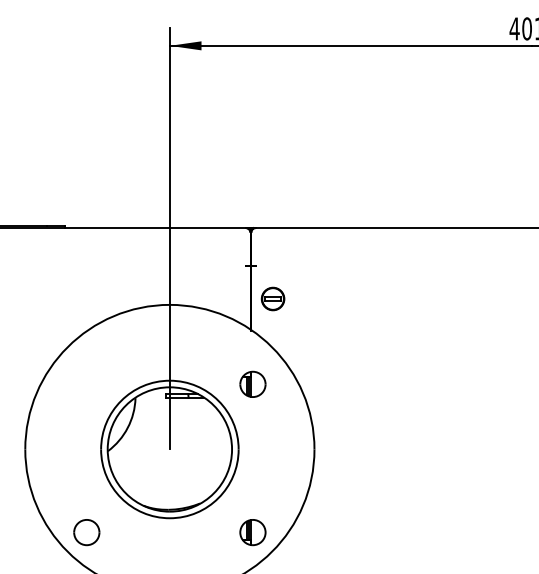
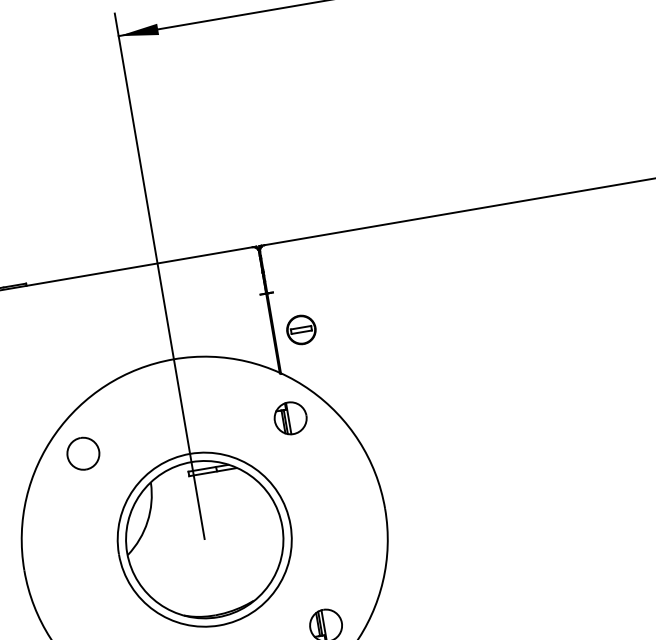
part: (86, 365) -> (82, 452), added
part: (252, 383) -> (289, 417), moved

